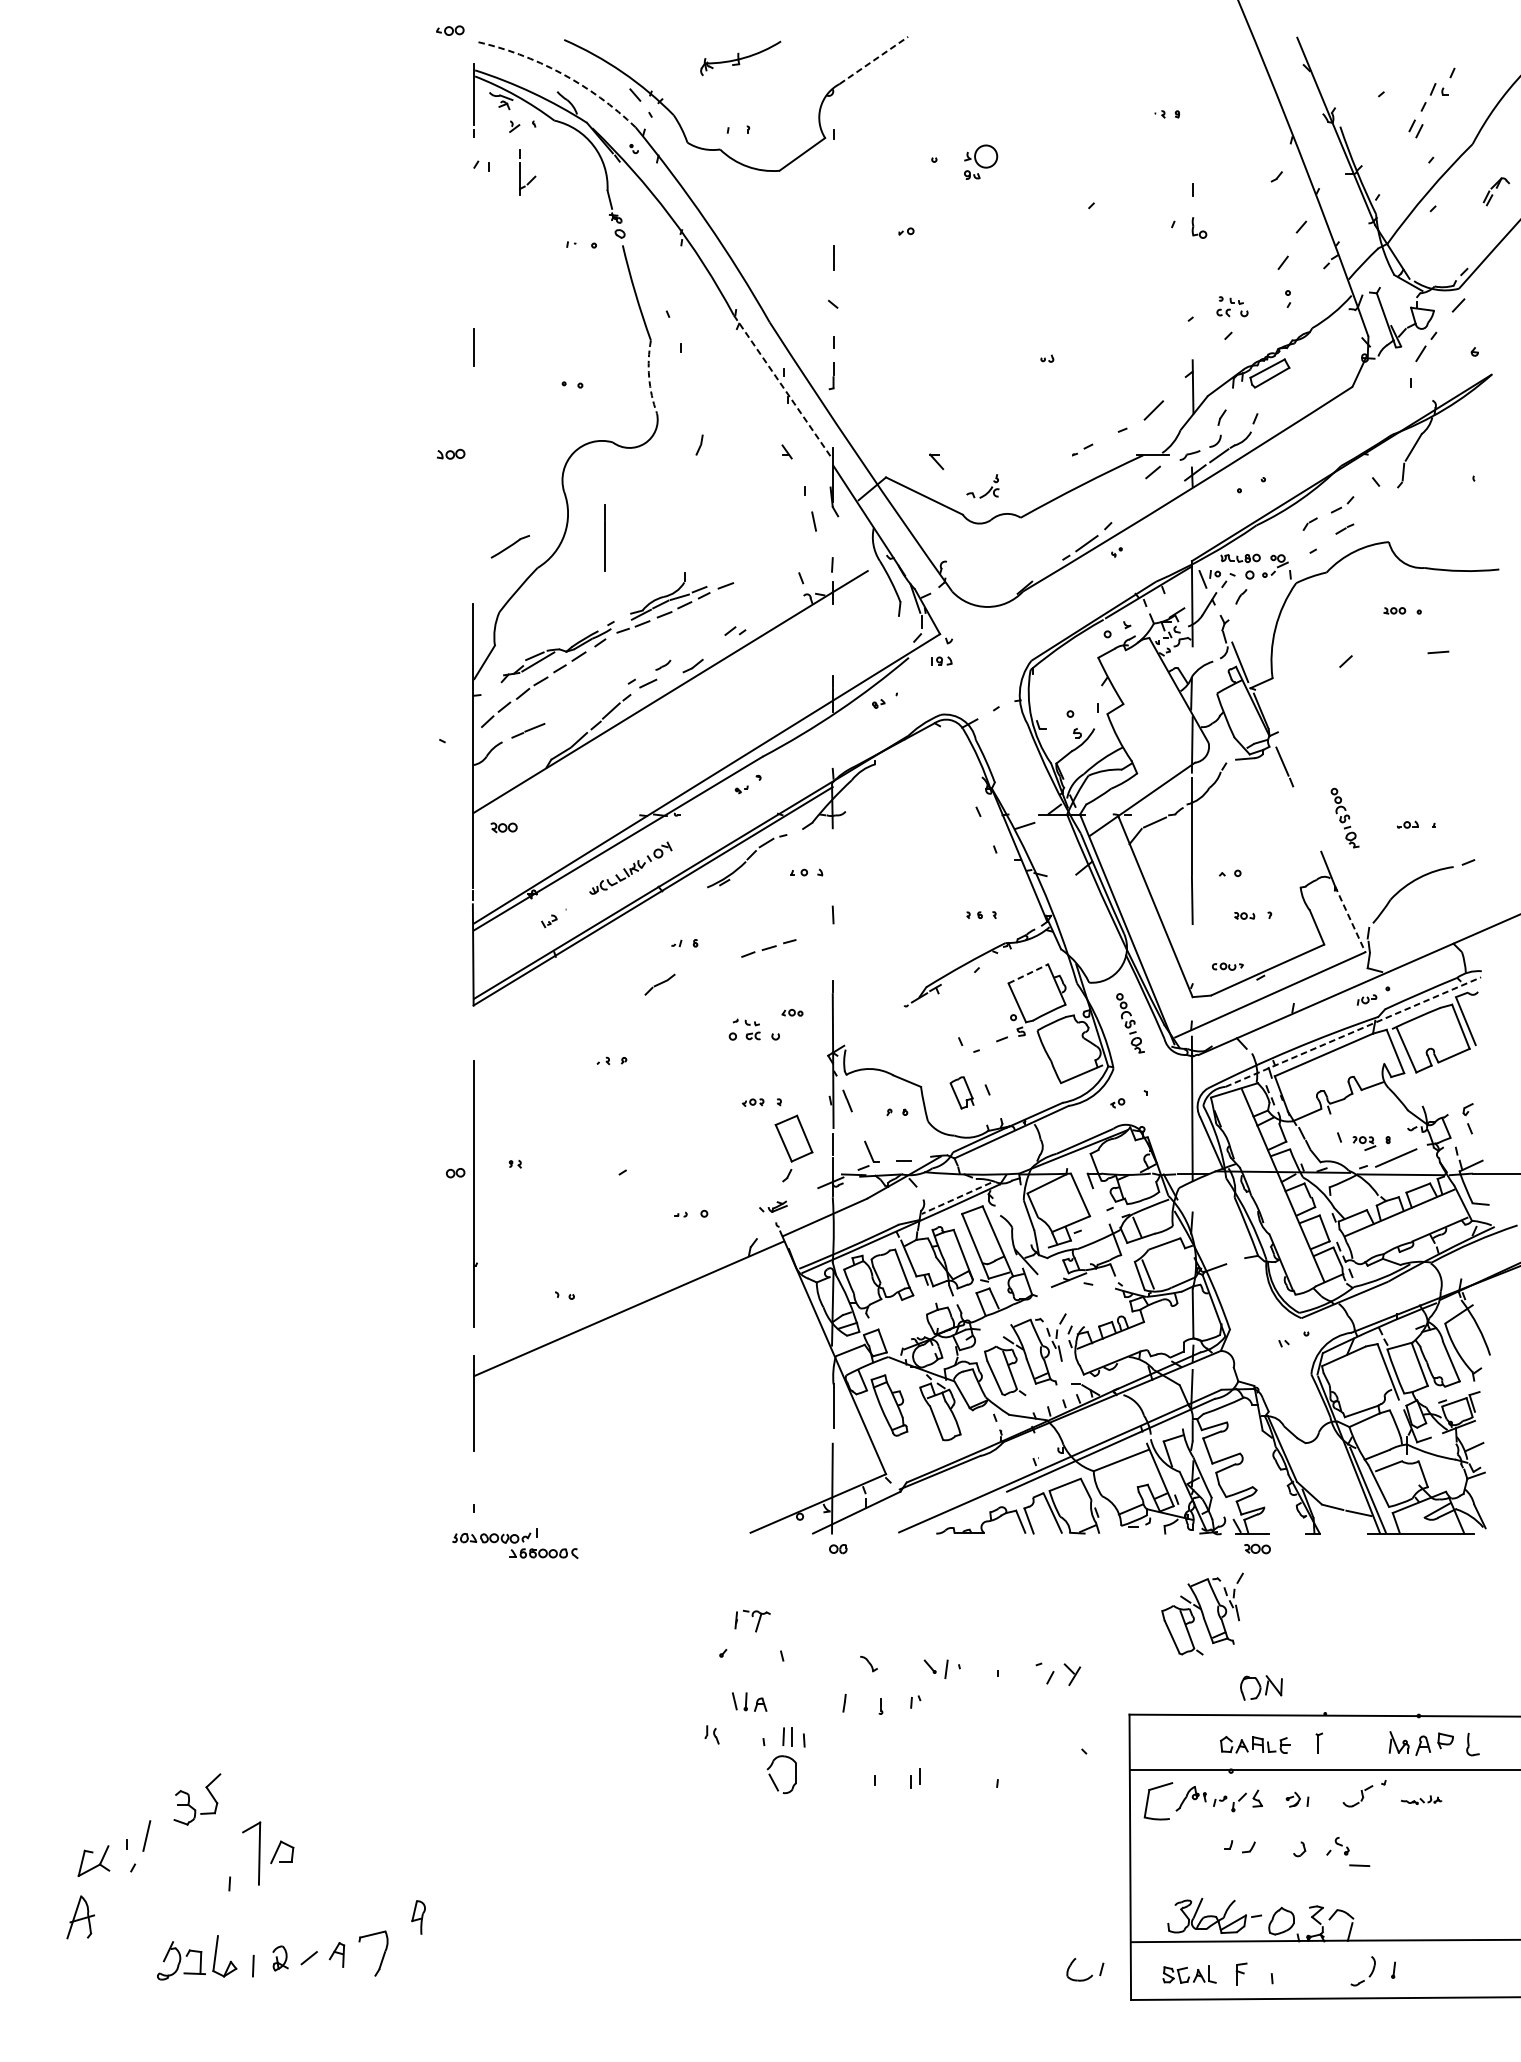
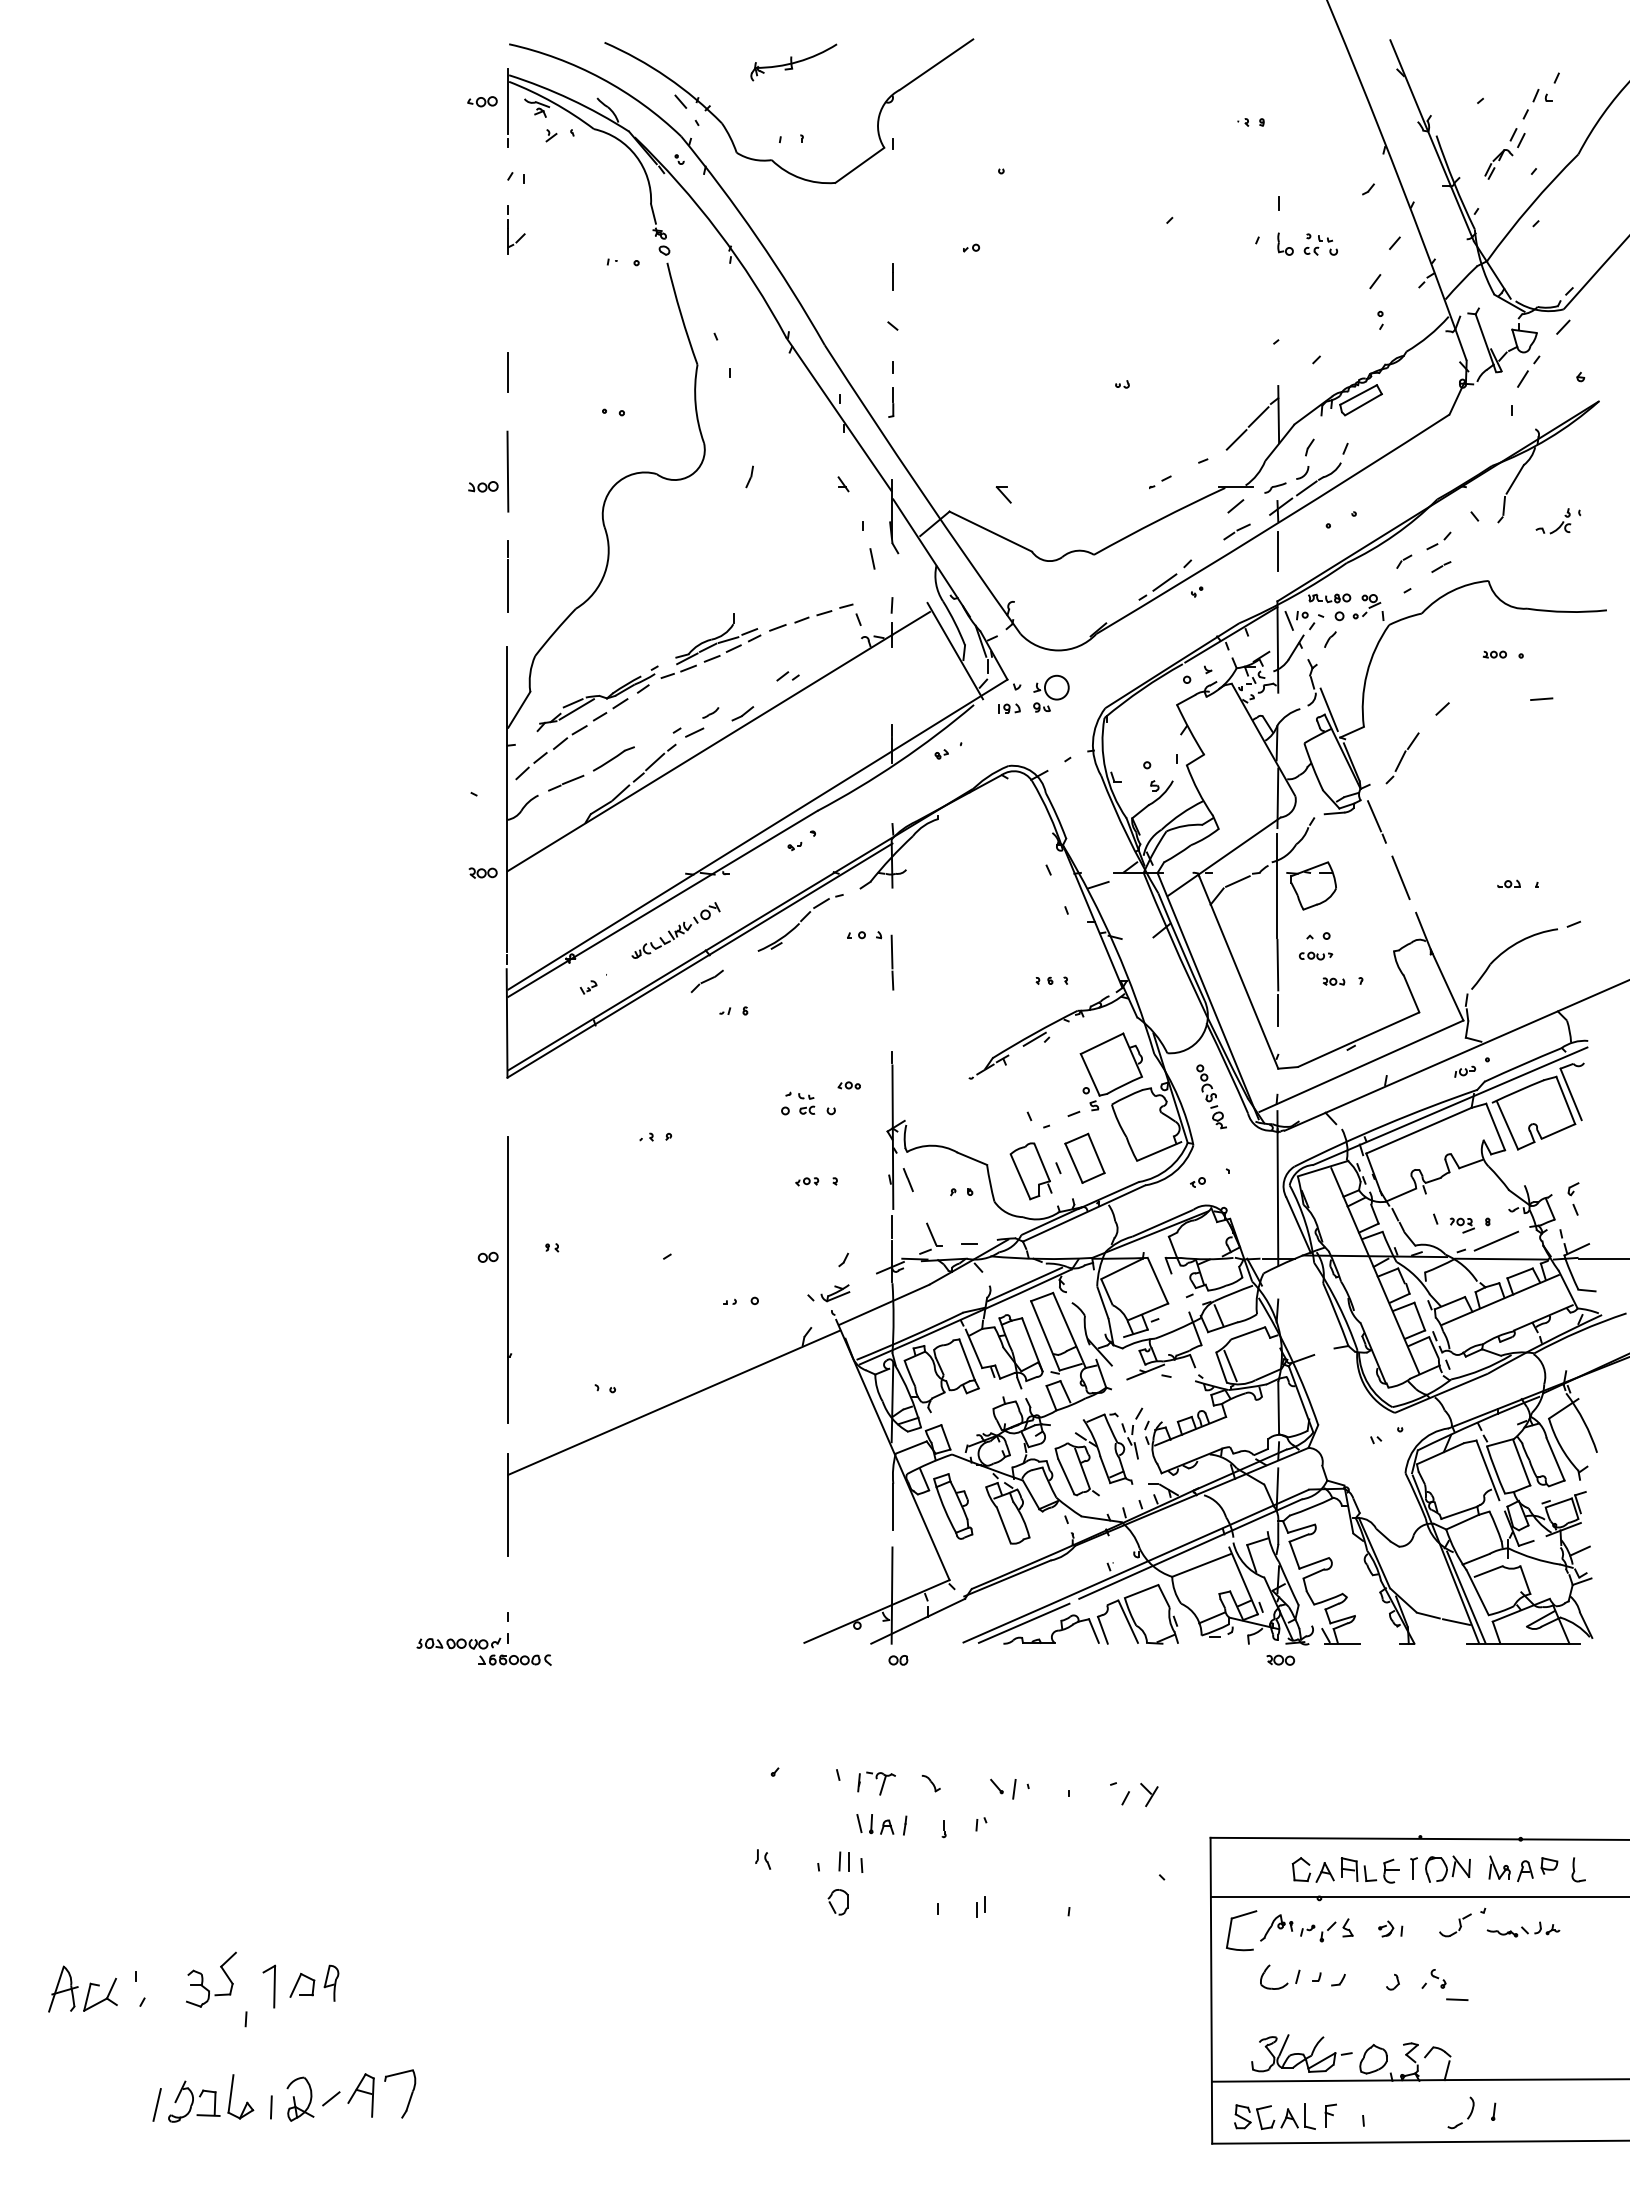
part: (450, 30) -> (482, 101), moved
line: (873, 60) -> (936, 64), dashed -> solid
arc: (561, 73) -> (601, 78), dashed -> solid
part: (981, 162) -> (1051, 693), moved
part: (520, 172) -> (508, 229), moved
part: (1496, 191) -> (1498, 164), moved
part: (1232, 306) -> (1320, 244), moved
arc: (649, 377) -> (695, 404), dashed -> solid
line: (783, 386) -> (839, 414), dashed -> solid
line: (1174, 388) -> (1258, 416), added
line: (473, 440) -> (507, 471), added
part: (988, 490) -> (1559, 525), moved
part: (1153, 495) -> (1236, 531), added
line: (1192, 514) -> (1278, 551), added
line: (605, 537) -> (507, 576), moved
part: (510, 546) -> (613, 758), moved
line: (891, 606) -> (955, 650), added
part: (1308, 707) -> (1402, 758), added
part: (1344, 817) -> (1441, 876), removed
line: (1306, 818) -> (1400, 877), added
part: (1223, 826) -> (1311, 885), added
part: (503, 827) -> (482, 872), moved
line: (831, 887) -> (891, 951), added
line: (1350, 919) -> (1447, 985), dashed -> solid
line: (1192, 942) -> (1278, 1010), added
part: (768, 948) -> (823, 613), moved
part: (1228, 966) -> (1316, 955), moved
line: (965, 968) -> (1034, 1038), added
line: (1028, 973) -> (1102, 1043), dashed -> solid
part: (659, 984) -> (706, 981), moved
line: (1353, 1032) -> (1450, 1106), dashed -> solid
part: (961, 1093) -> (1030, 1171), size x1.67
part: (793, 1137) -> (1084, 1157), moved
line: (956, 1198) -> (1025, 1284), dashed -> solid
part: (773, 1206) -> (828, 1293), size x1.43
line: (955, 1513) -> (1023, 1622), added
part: (514, 1543) -> (483, 1649), moved
part: (1257, 1548) -> (1280, 1659), moved
part: (1202, 1613) -> (1288, 1729), removed
part: (752, 1621) -> (876, 1783), moved
part: (1261, 1687) -> (1447, 1868), moved
part: (749, 1702) -> (875, 1824), moved
part: (1255, 1745) -> (1345, 1870), size x1.43
part: (781, 1774) -> (837, 1902), size x0.62
part: (190, 1799) -> (203, 1979), moved
part: (1421, 1800) -> (1523, 1929), size x1.67
line: (146, 1835) -> (156, 2104), moved
part: (250, 1853) -> (268, 1986), size x0.62
part: (80, 1916) -> (63, 1988), moved
part: (418, 1916) -> (331, 1982), moved
part: (336, 1955) -> (360, 2095), size x1.67
part: (280, 1957) -> (300, 2098), size x1.67
part: (1189, 1974) -> (1274, 2116), size x1.43
part: (1089, 1976) -> (1284, 1984), moved

